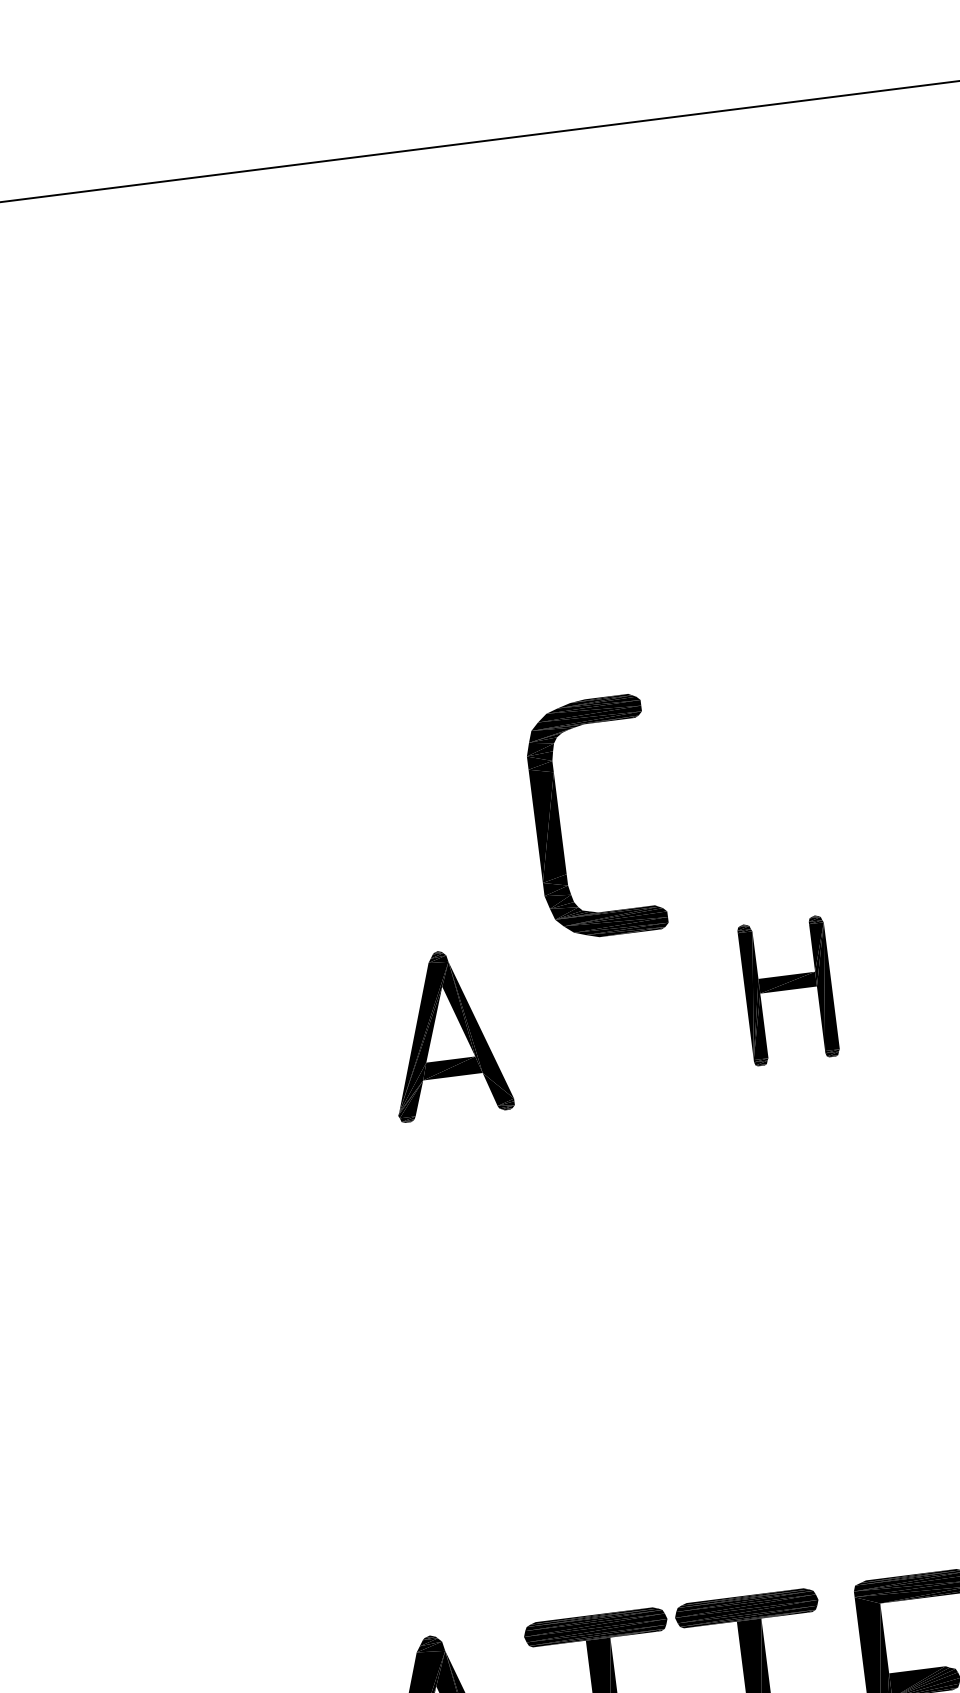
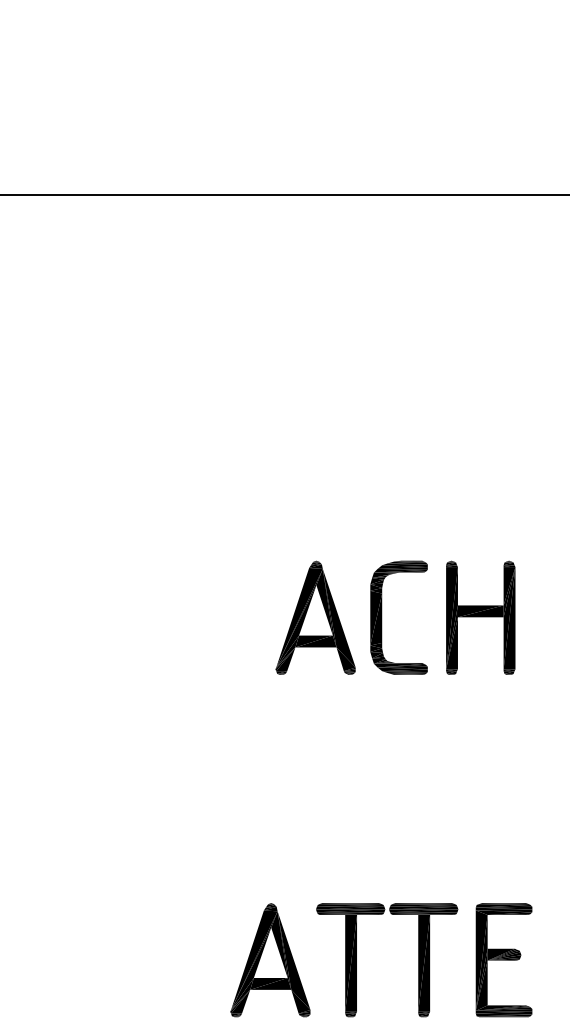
part: (560, 821) -> (382, 617), moved
part: (787, 990) -> (480, 617), size x1.67
part: (446, 1033) -> (315, 617), size x1.43

